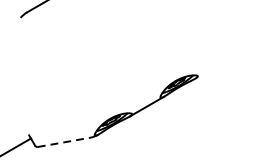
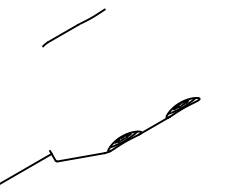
line: (64, 142) -> (81, 157), dashed -> solid

